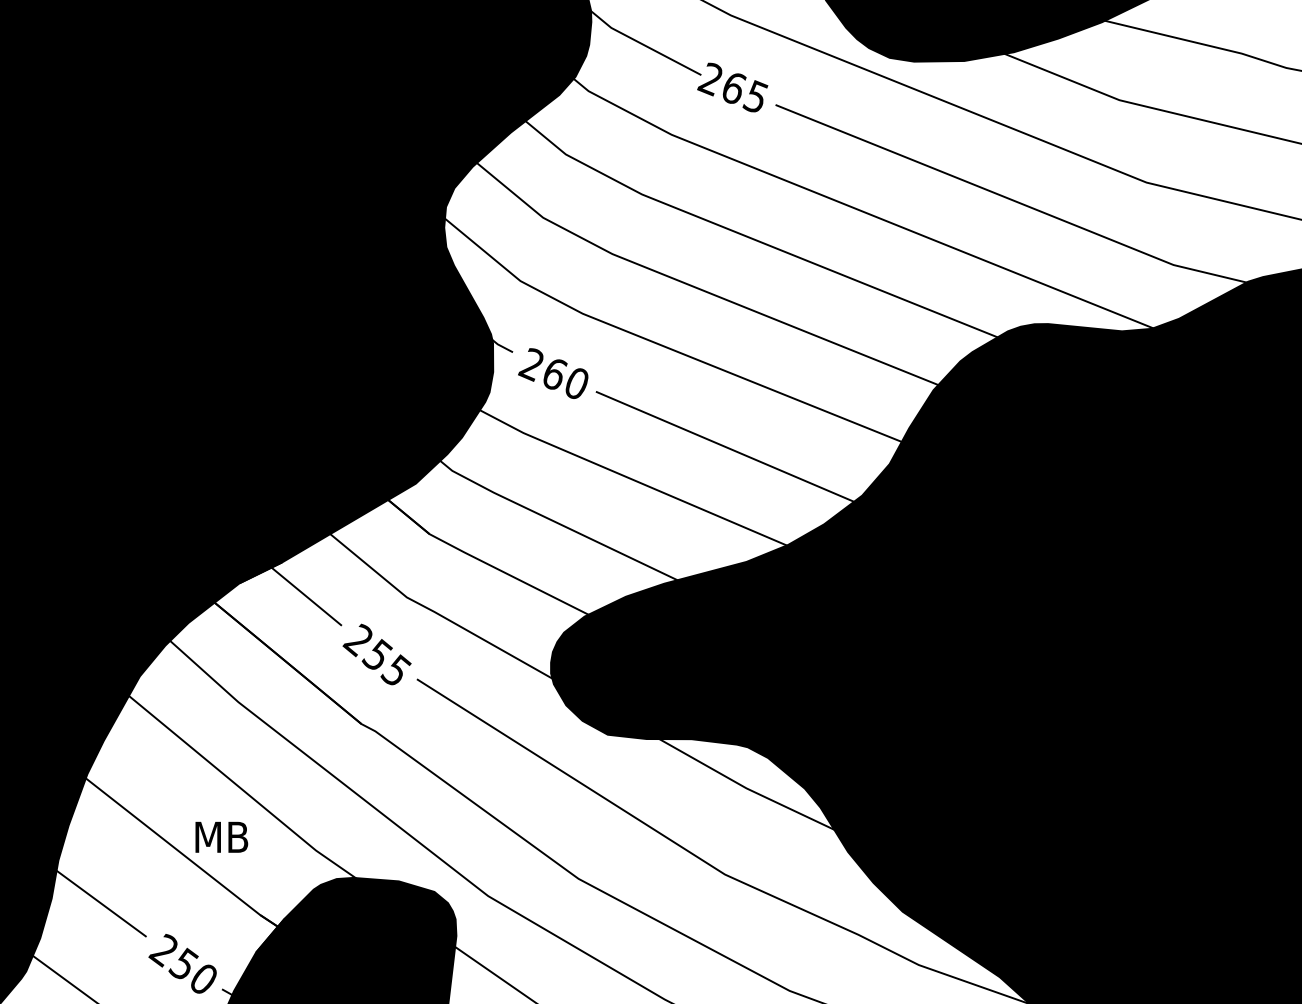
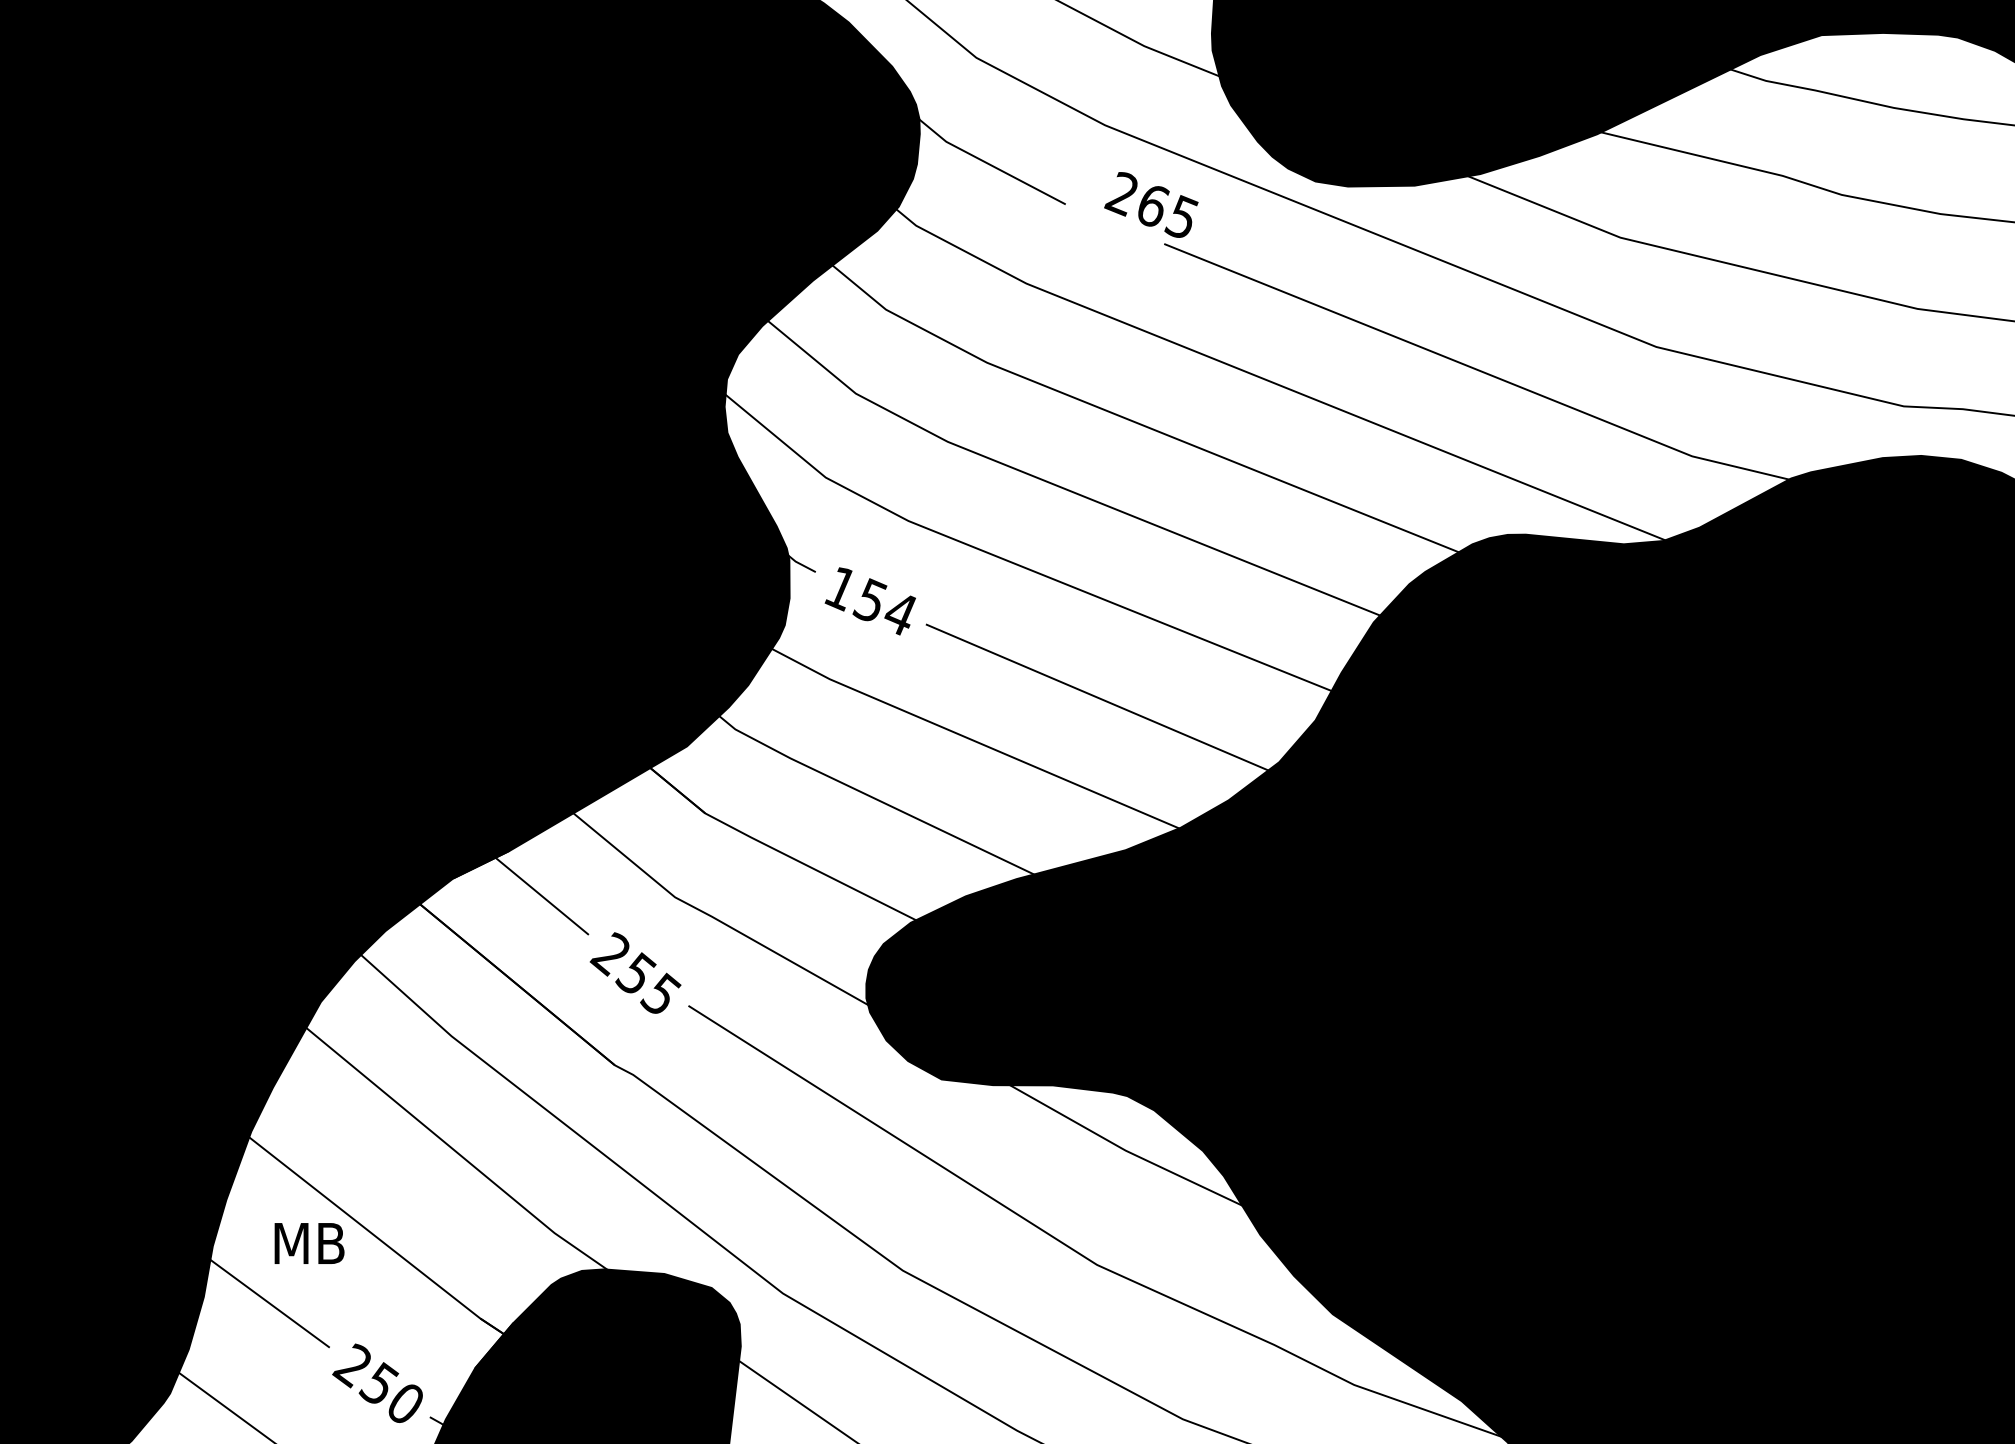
text: (732, 87) -> (1151, 204), moved
text: (553, 373) -> (869, 600), 260 -> 154
text: (221, 837) -> (309, 1243), moved

